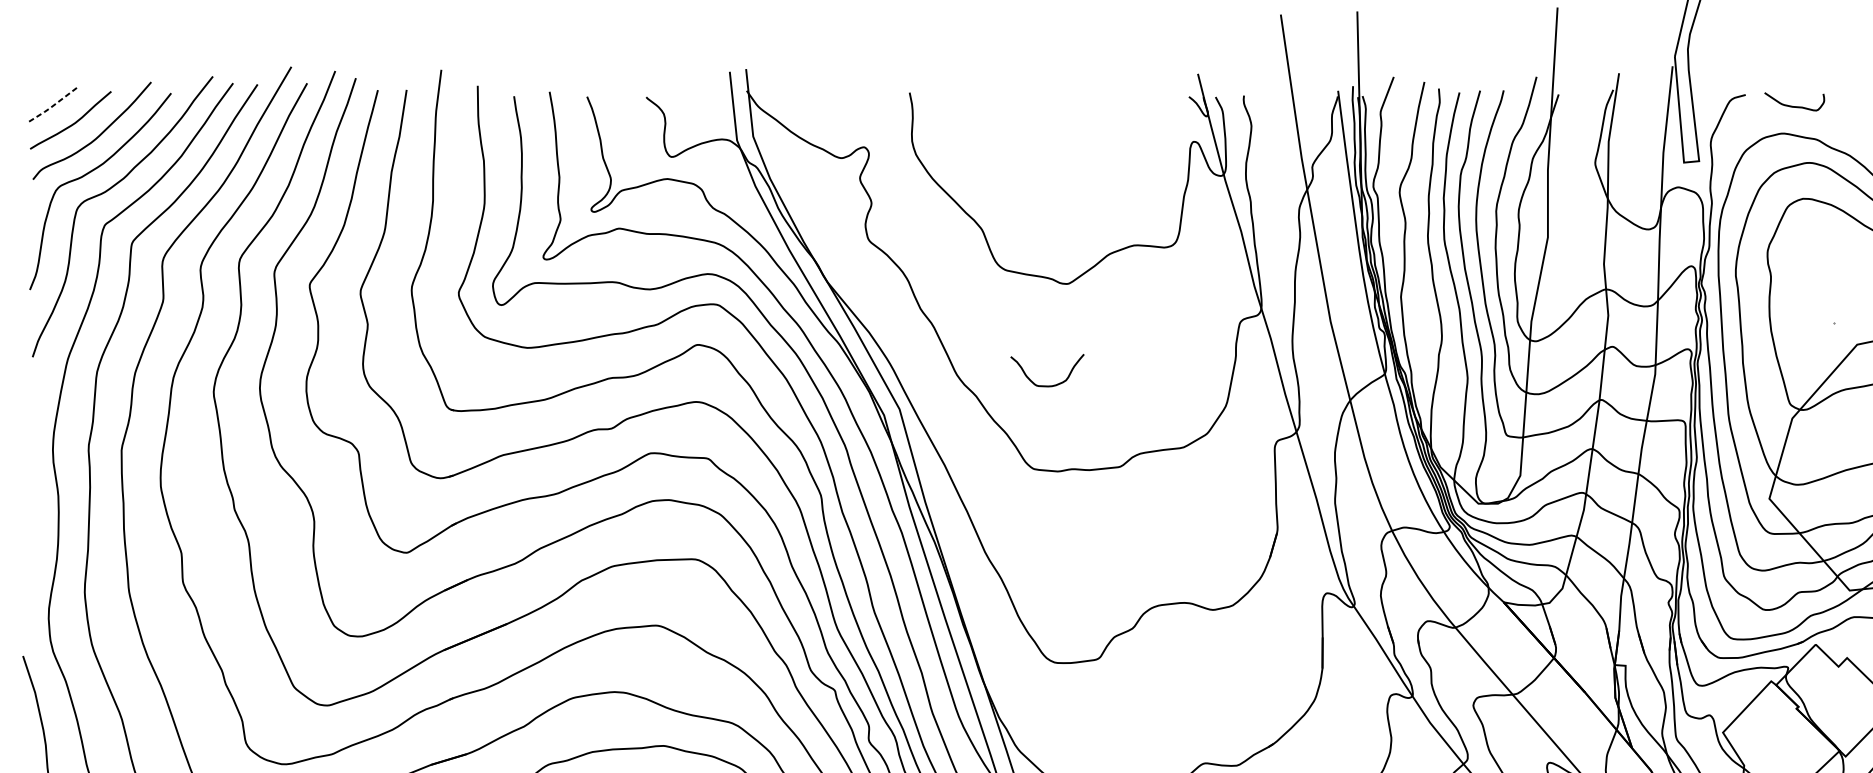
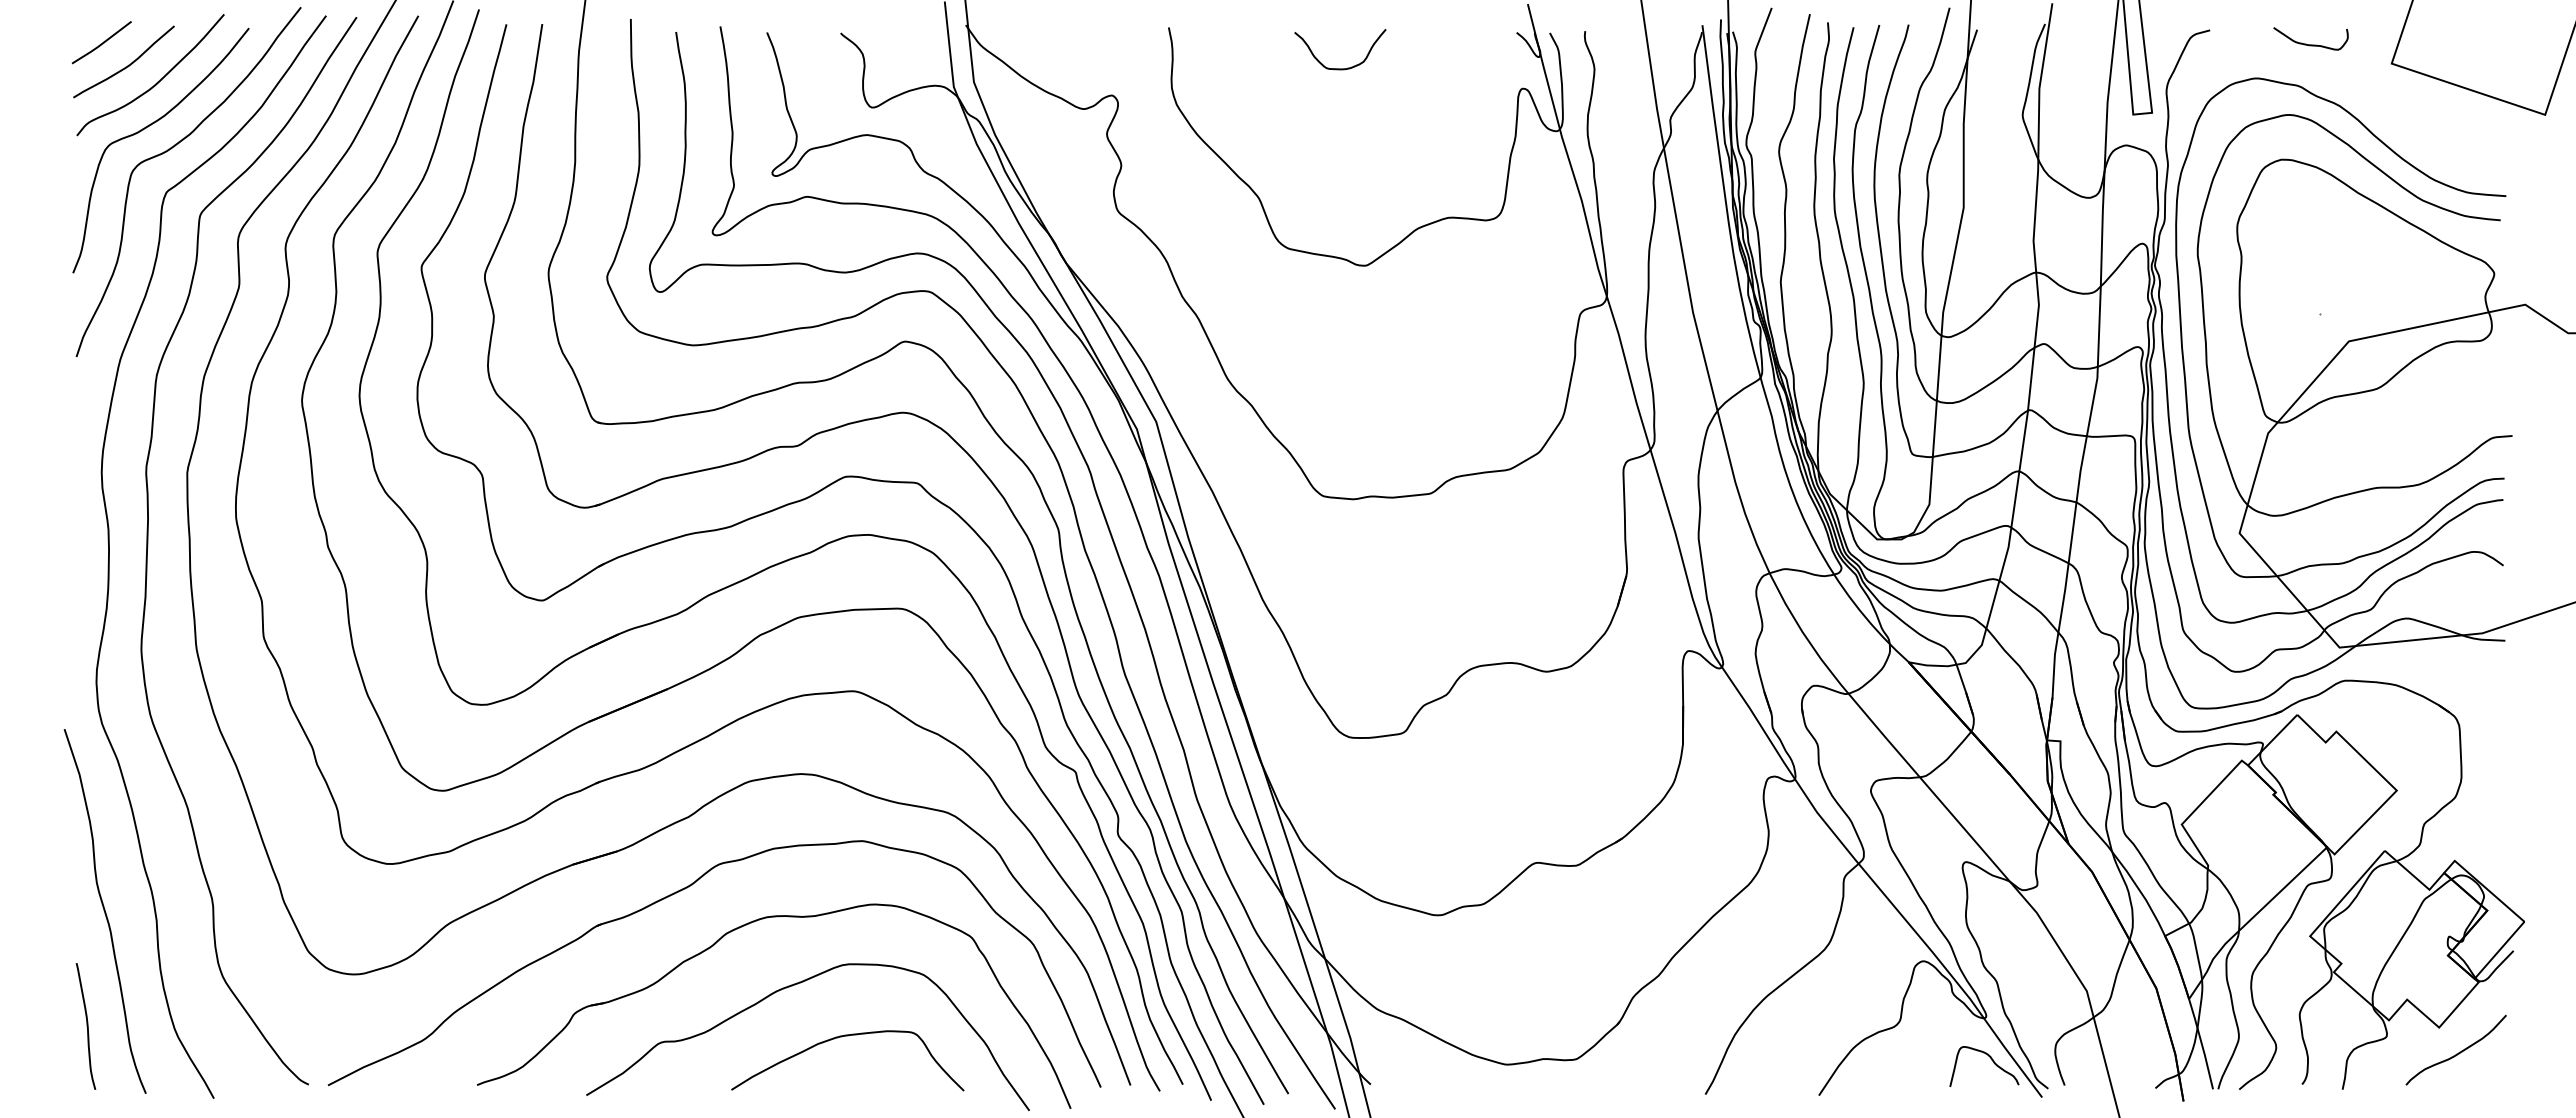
line: (52, 106) -> (101, 44), dashed -> solid
curve: (1794, 106) -> (2310, 44), moved
curve: (1047, 385) -> (1340, 68), moved

